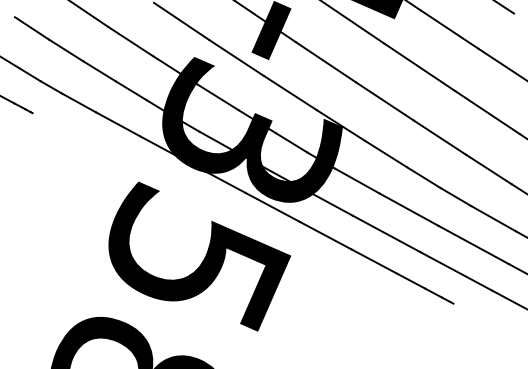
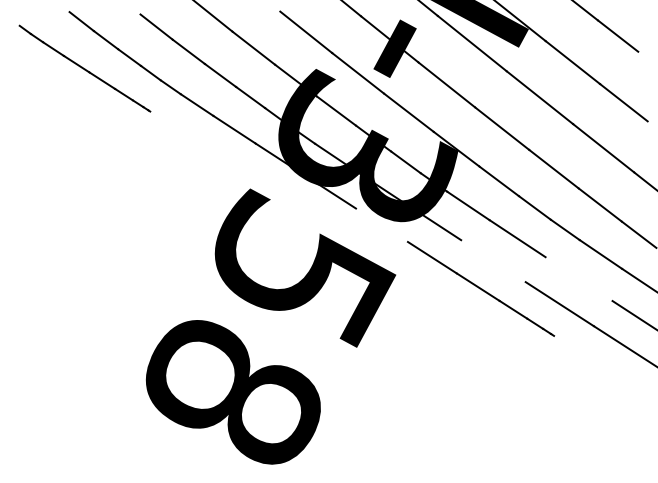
line: (272, 207) -> (381, 225), removed
line: (386, 234) -> (493, 261), removed
line: (473, 245) -> (578, 279), removed

